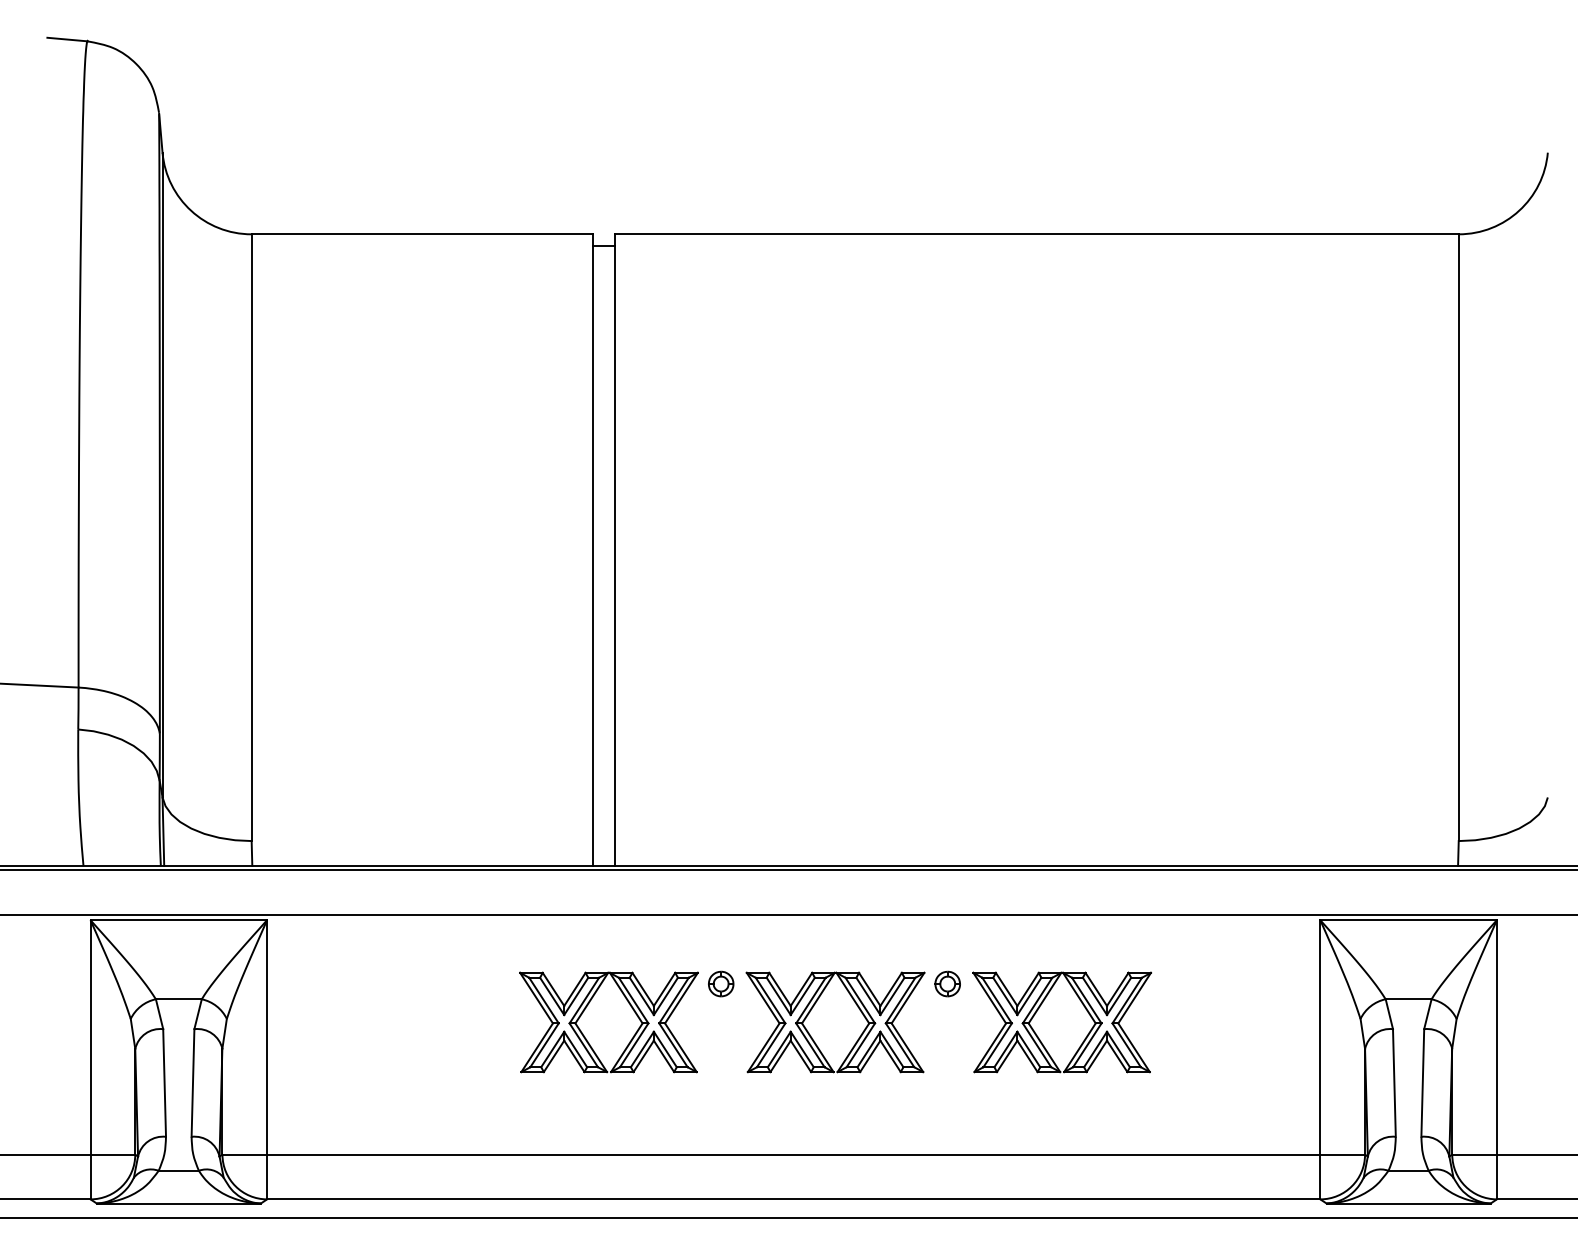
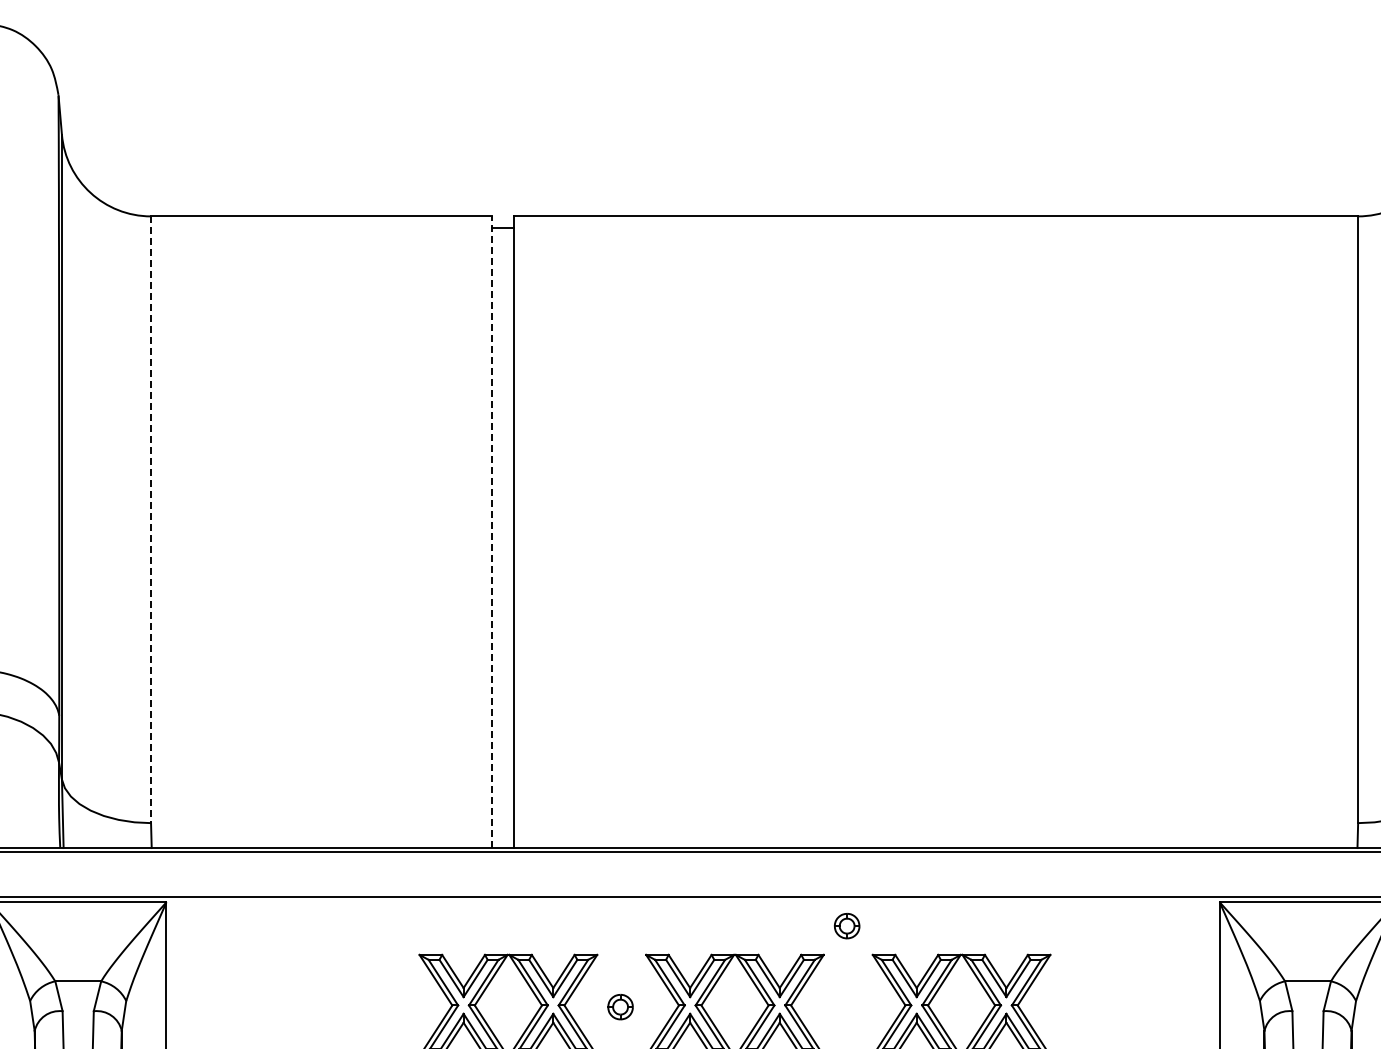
line: (251, 538) -> (150, 520), solid -> dashed
line: (592, 550) -> (491, 532), solid -> dashed
part: (721, 983) -> (620, 1006), moved
part: (947, 983) -> (846, 925), moved

